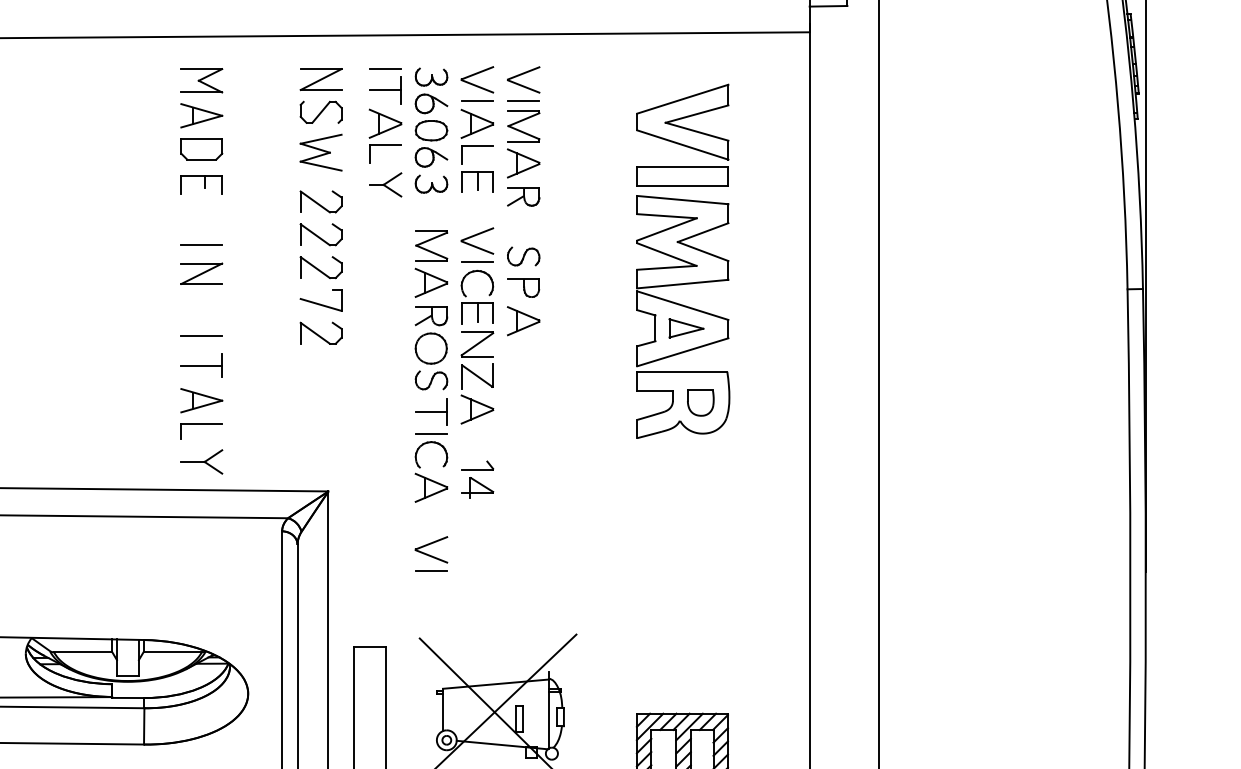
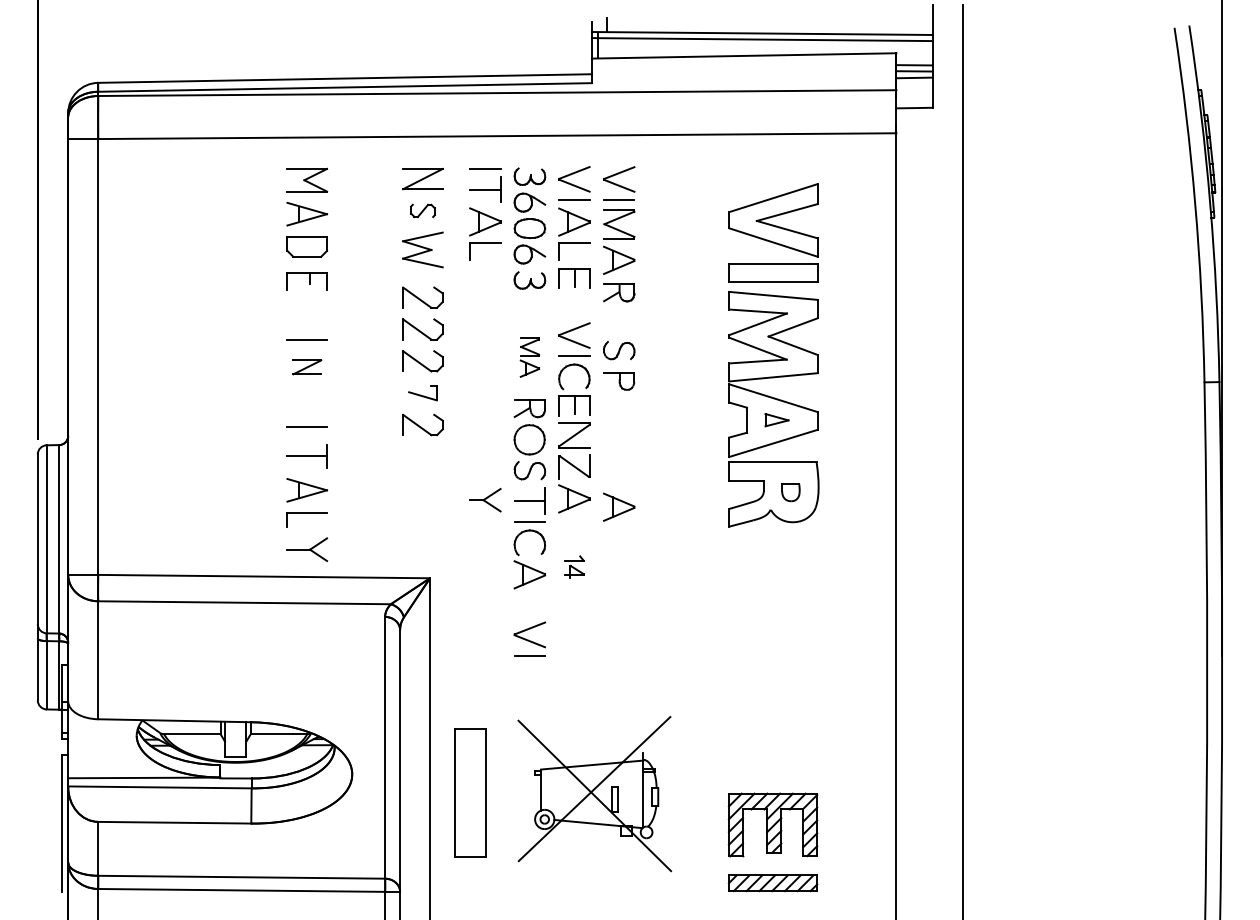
part: (320, 111) -> (422, 210), size x0.6
part: (385, 184) -> (485, 499), moved
part: (431, 263) -> (529, 357), size x0.6
part: (202, 273) -> (307, 367), size x0.7
part: (320, 300) -> (422, 393), size x0.7
part: (523, 320) -> (619, 506), moved
part: (685, 327) -> (776, 419), size x0.7
part: (700, 402) -> (790, 492), size x0.7
part: (477, 479) -> (574, 566), size x0.6

